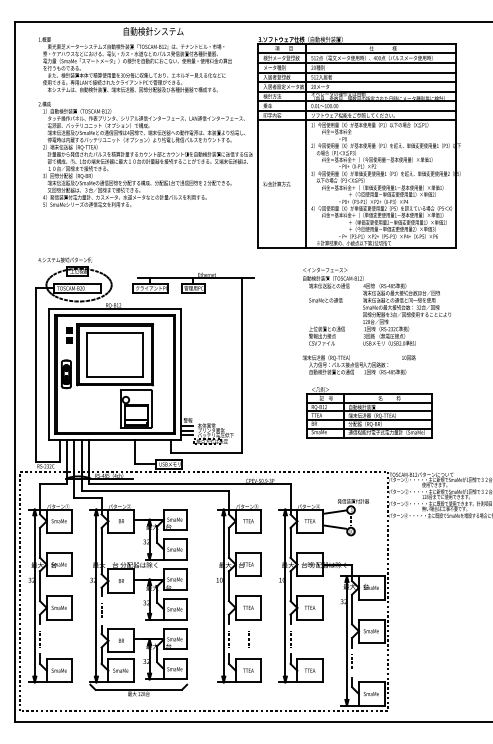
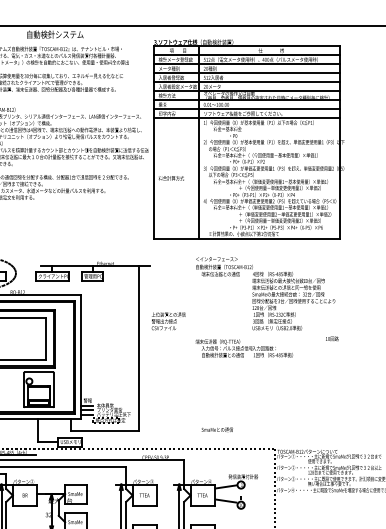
text: (325, 300) -> (217, 429), moved
text: (326, 335) -> (168, 320), moved
text: (408, 357) -> (331, 338), moved
part: (369, 412) -> (258, 393), removed

